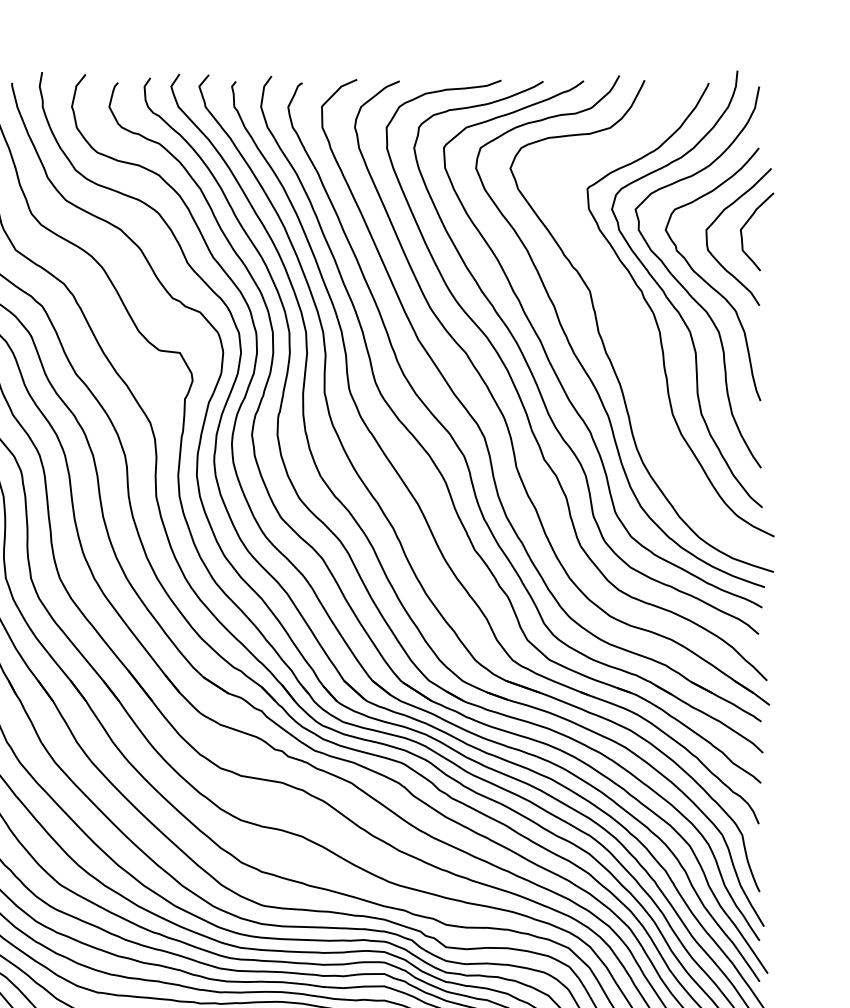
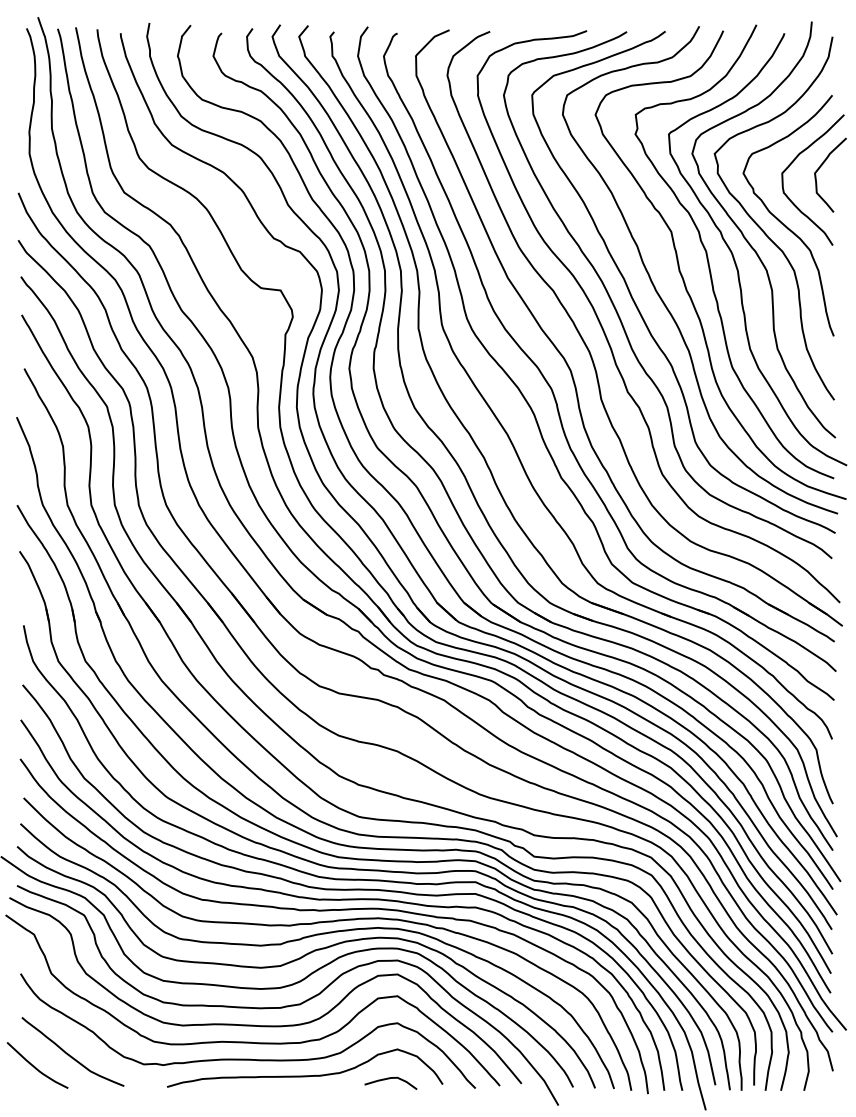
curve: (628, 317) -> (708, 256), added

